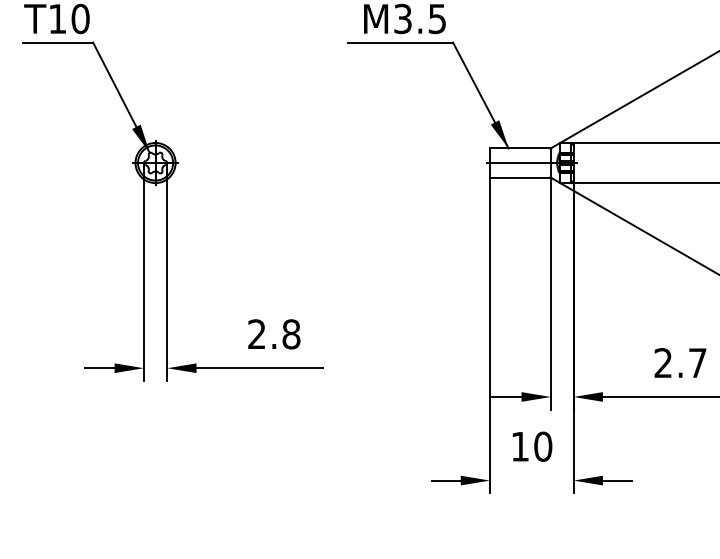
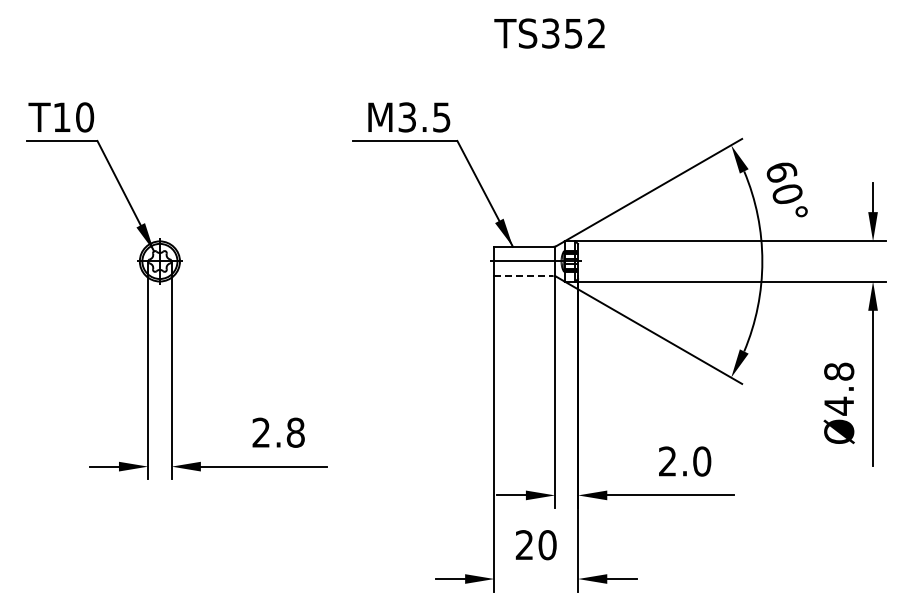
line: (519, 178) -> (523, 276), solid -> dashed
text: (698, 363) -> (702, 461), 2.7 -> 2.0
text: (519, 446) -> (523, 544), 10 -> 20

